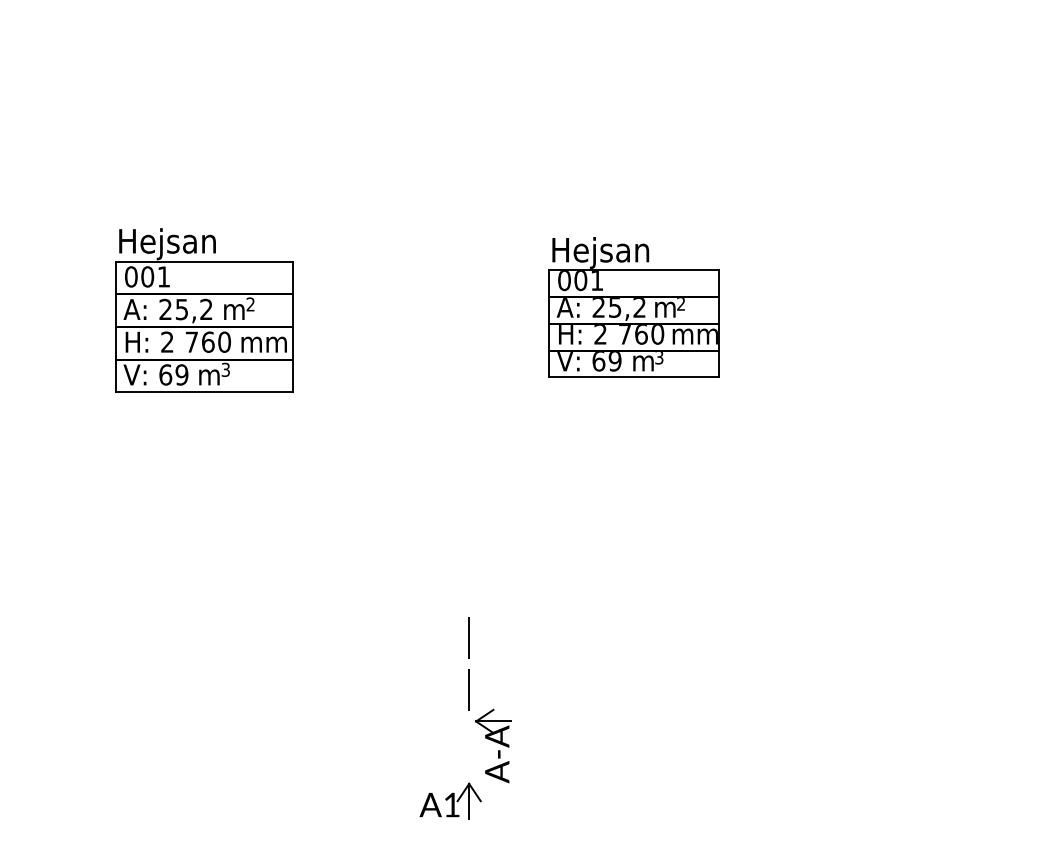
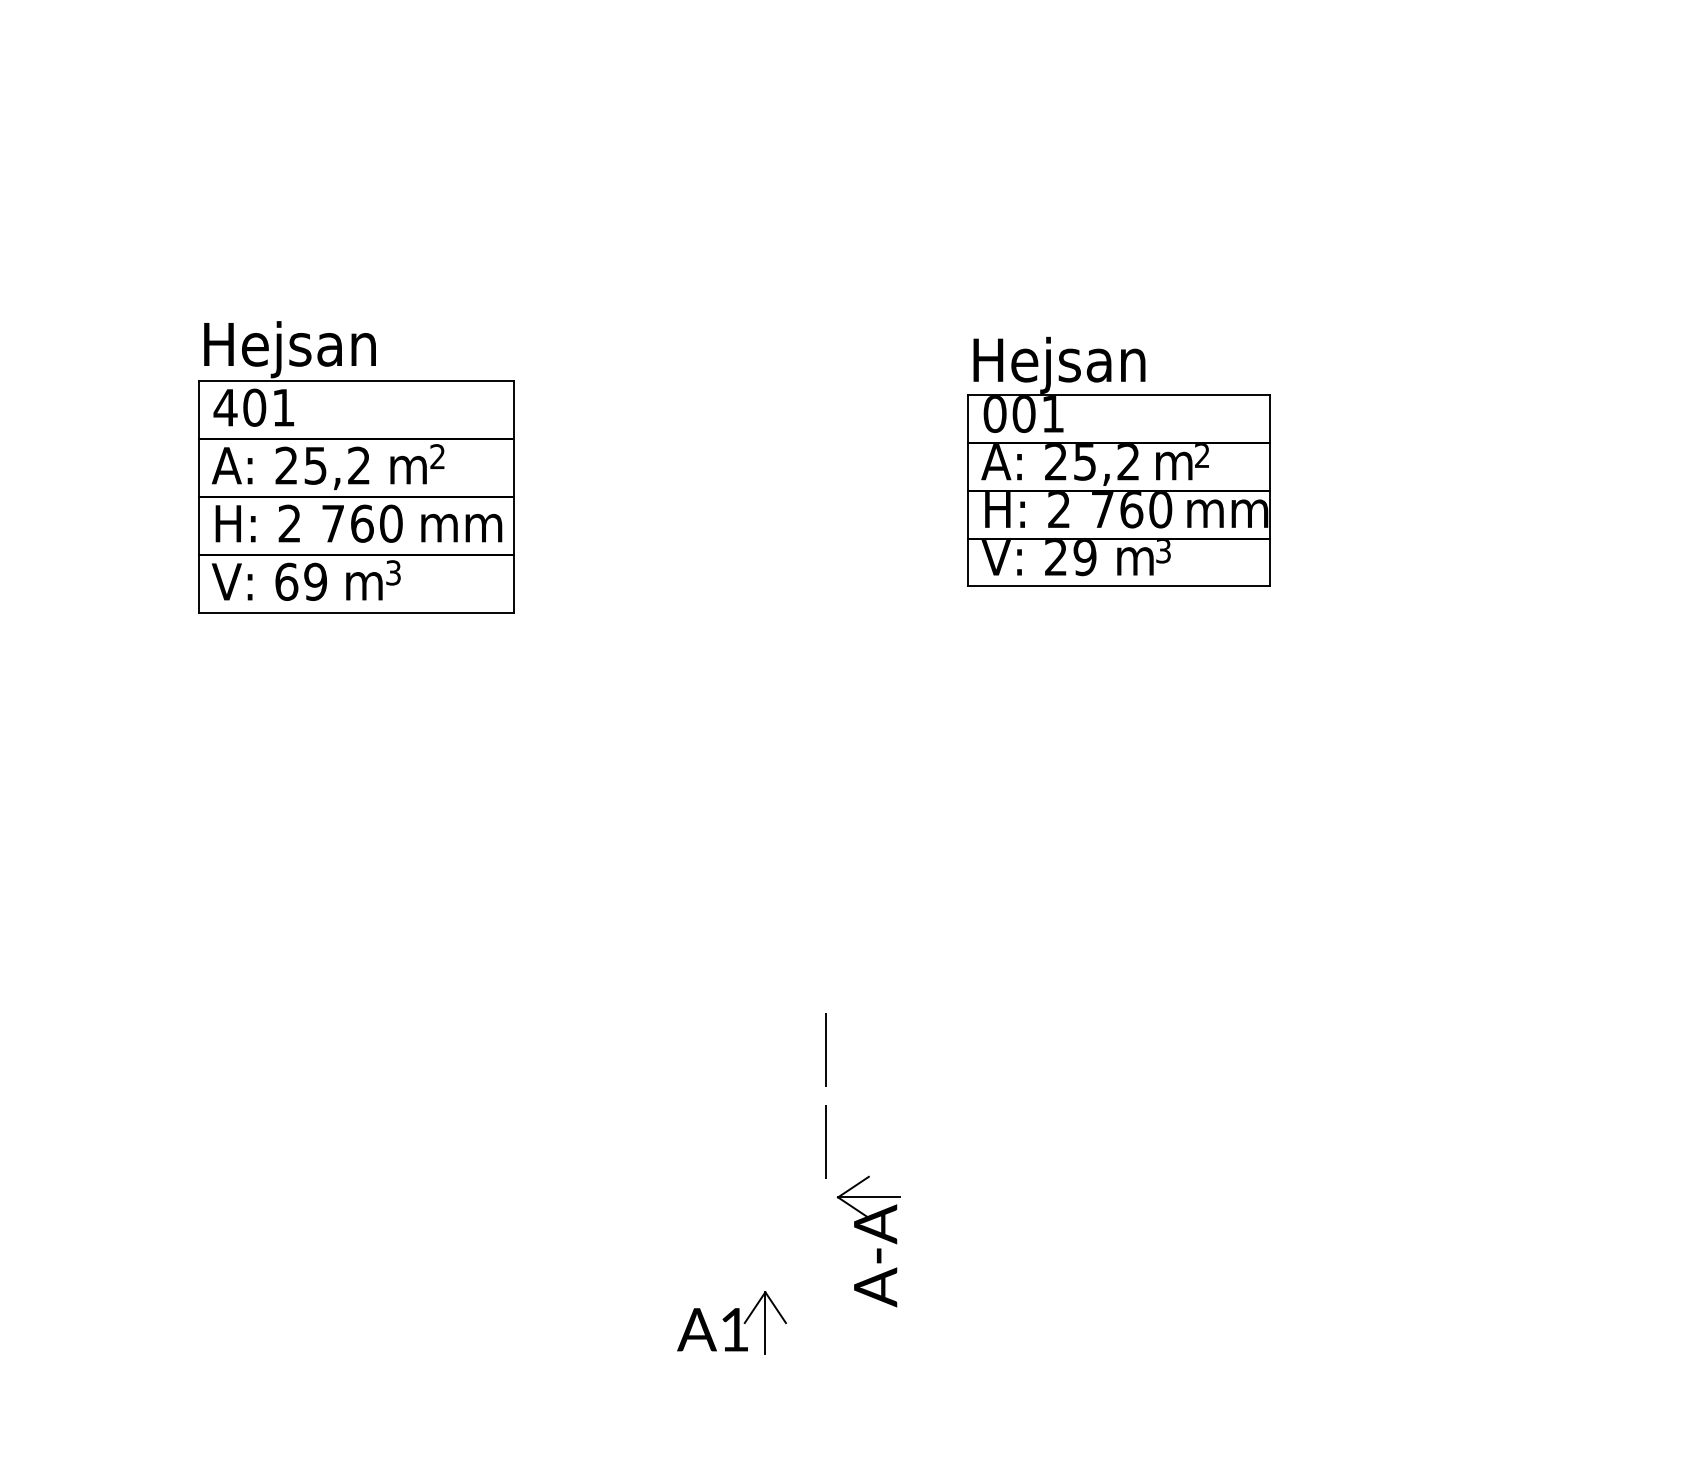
text: (131, 276) -> (225, 407), 001 -> 401
text: (598, 361) -> (1055, 557), 69 -> 29
part: (450, 800) -> (732, 1321), moved

